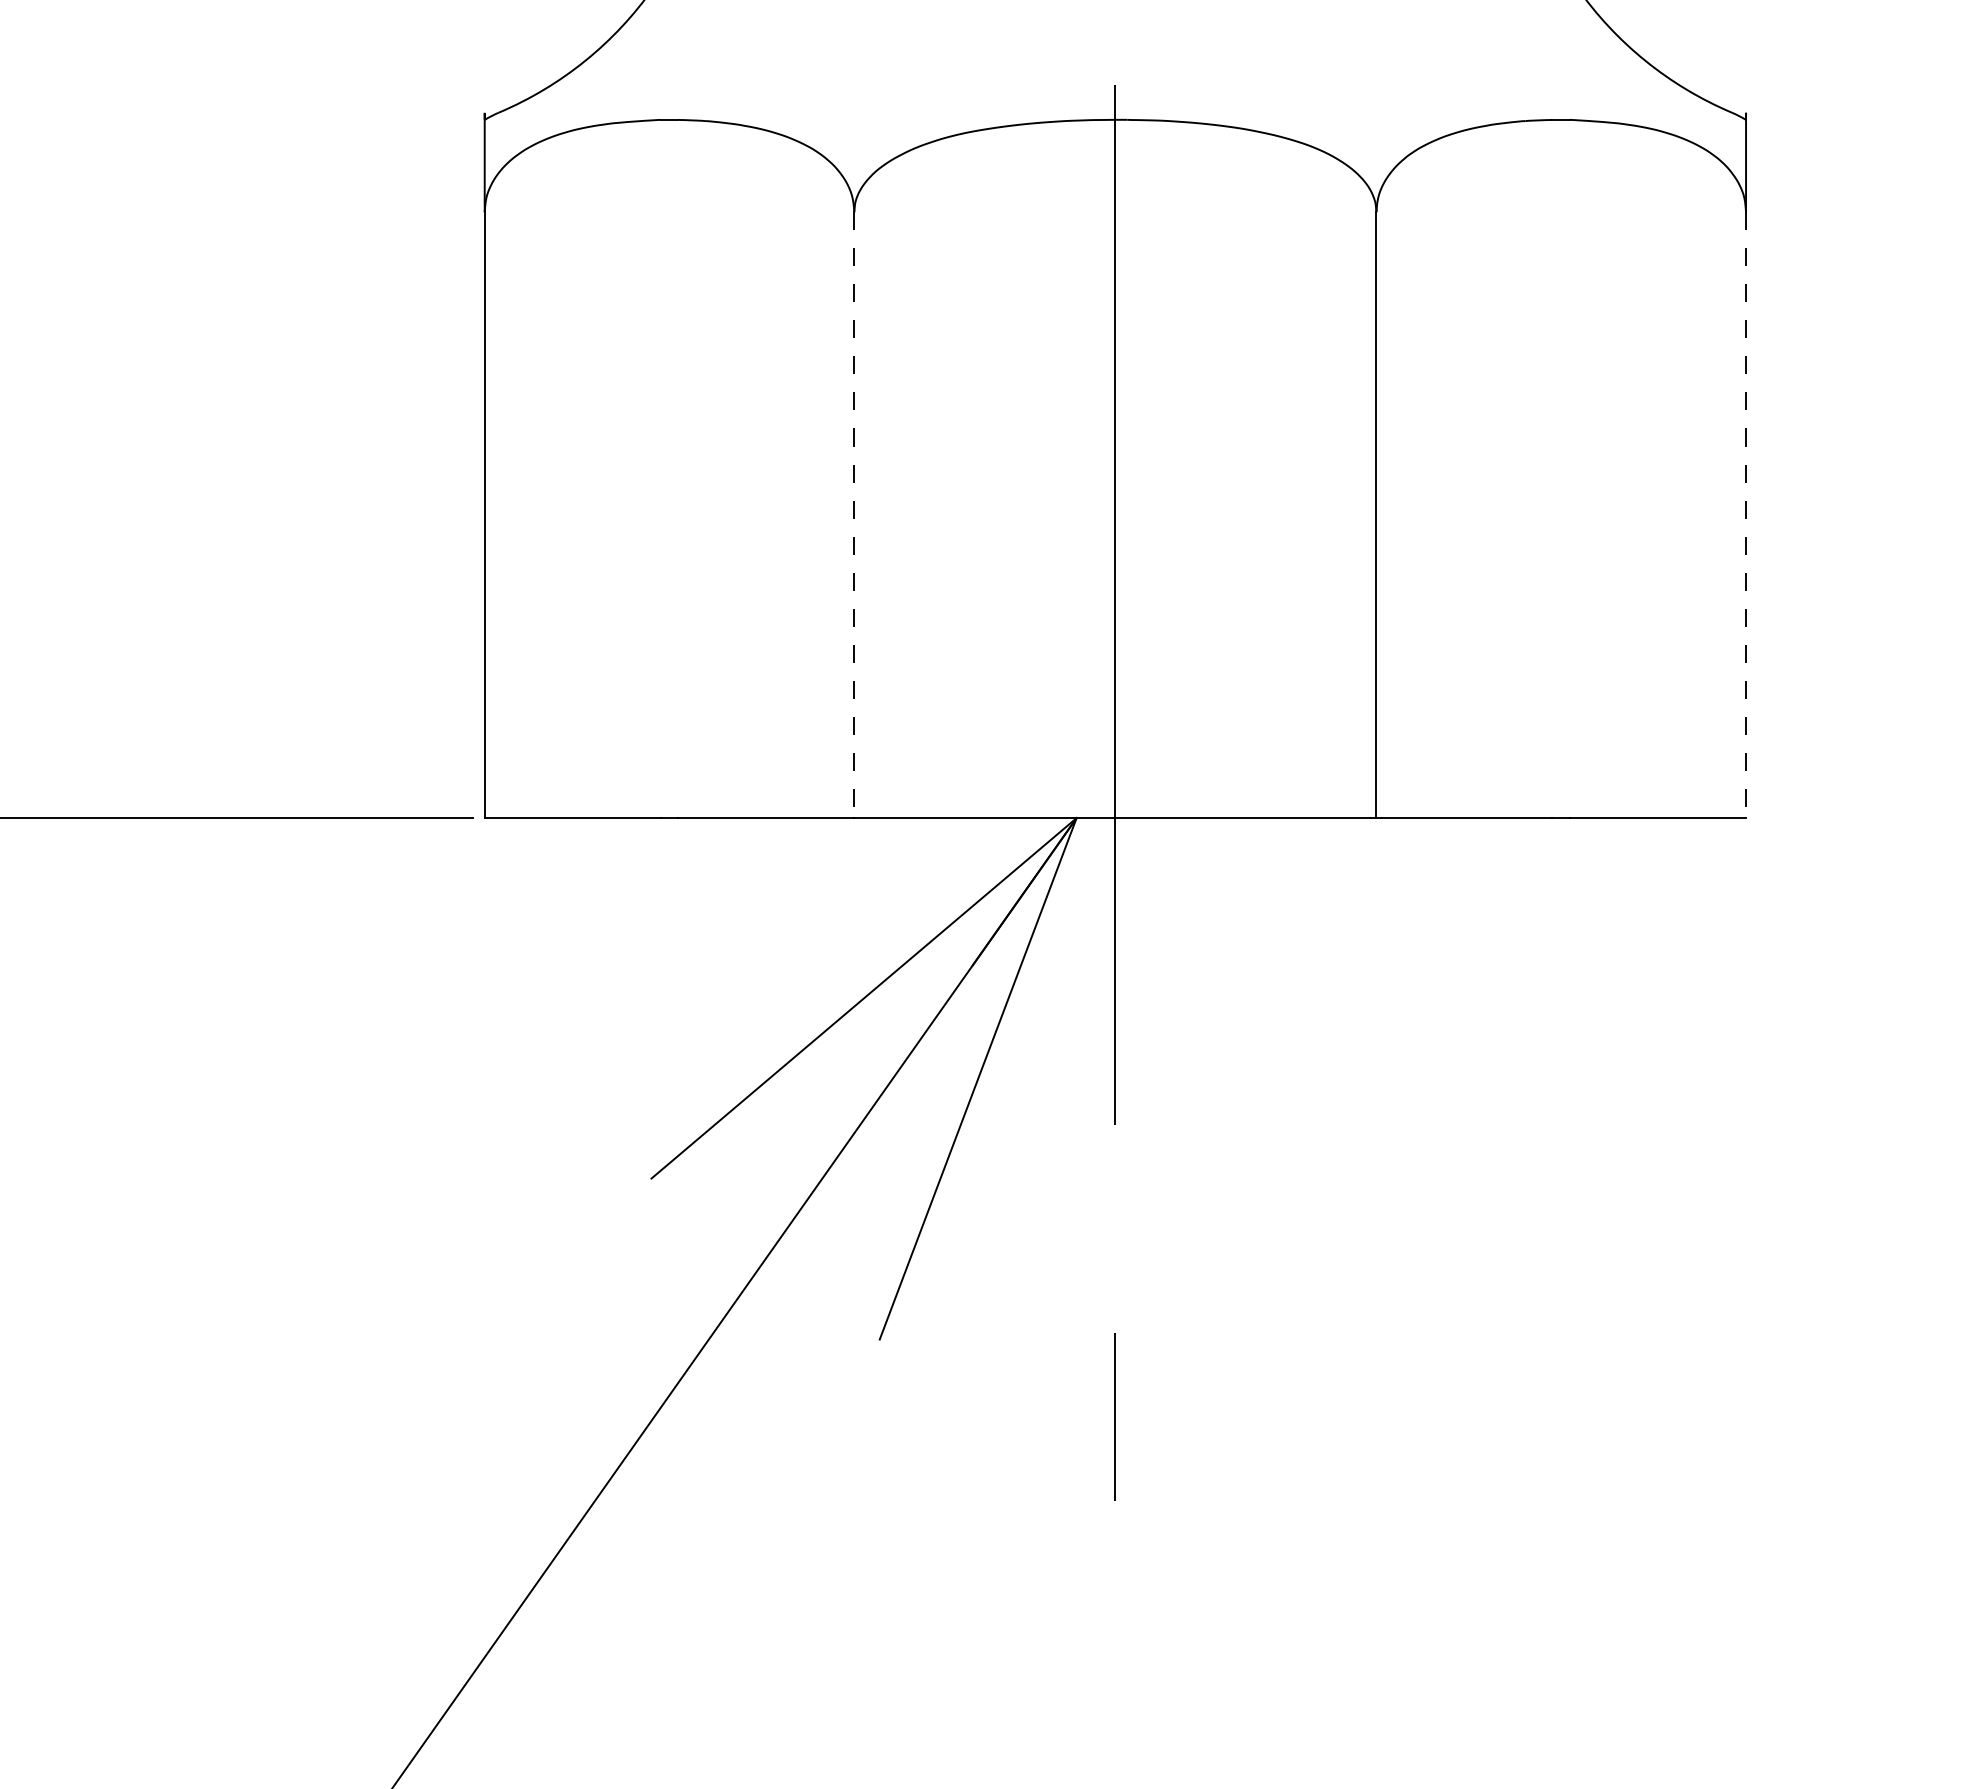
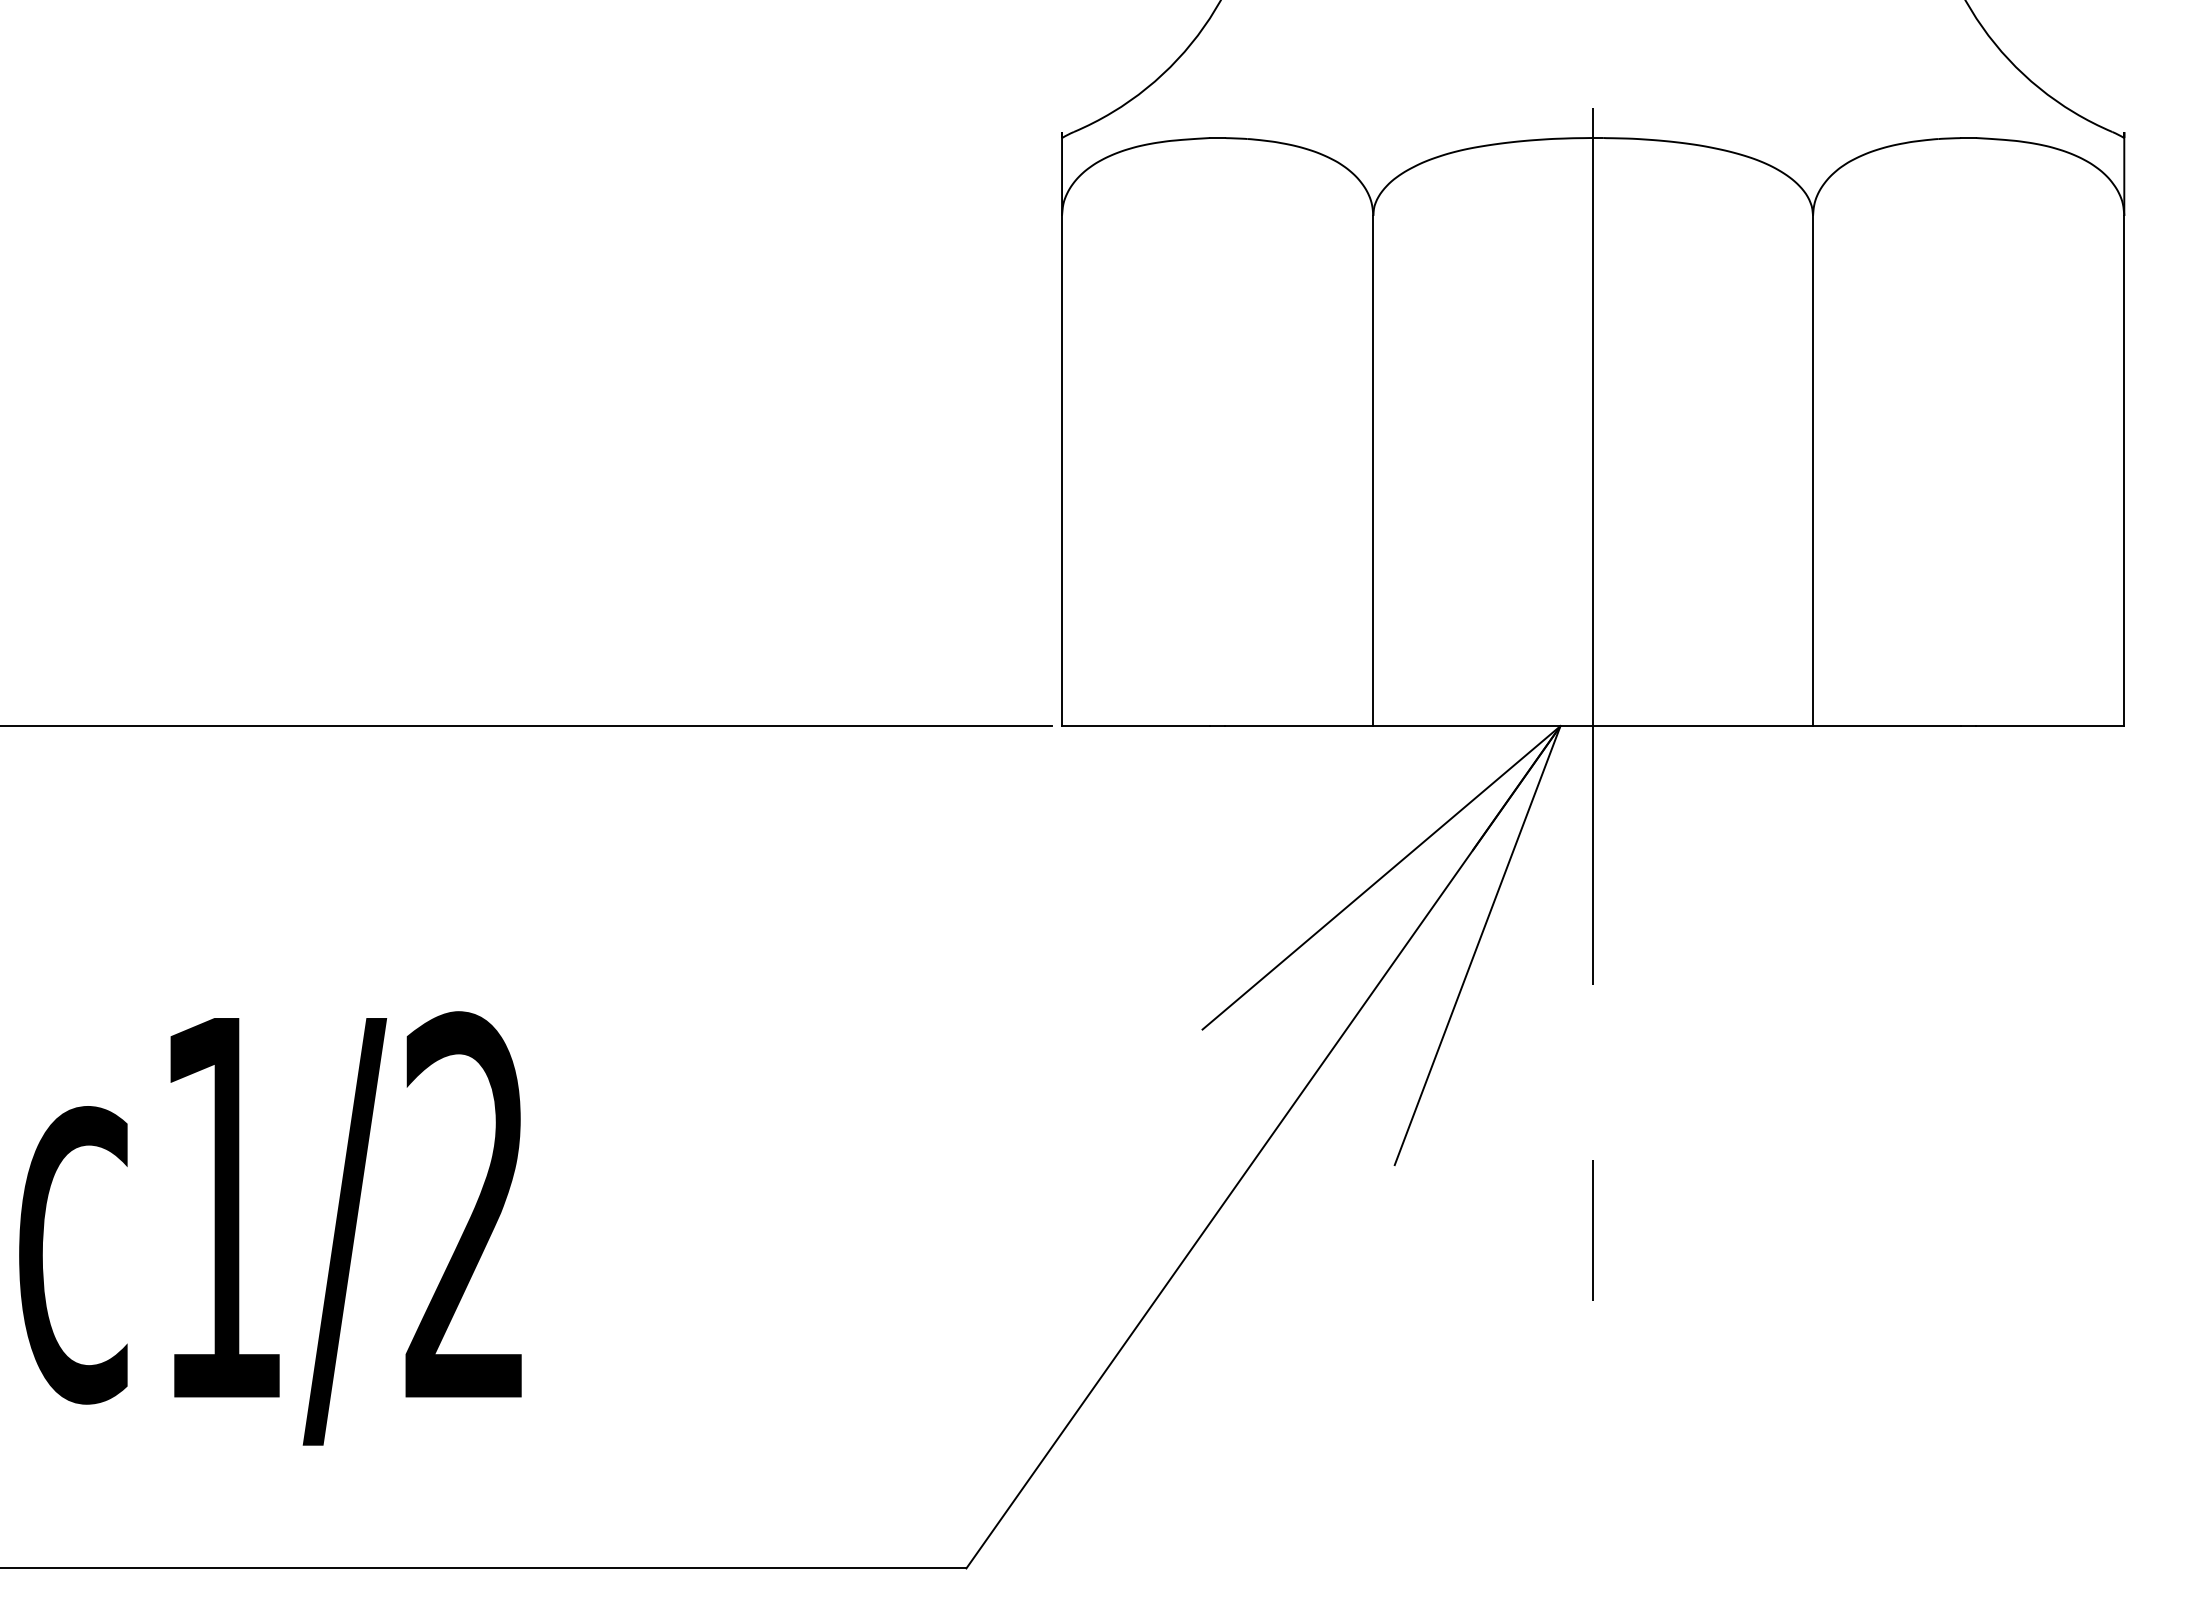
line: (854, 515) -> (1373, 471), dashed -> solid
line: (1746, 515) -> (2124, 471), dashed -> solid

